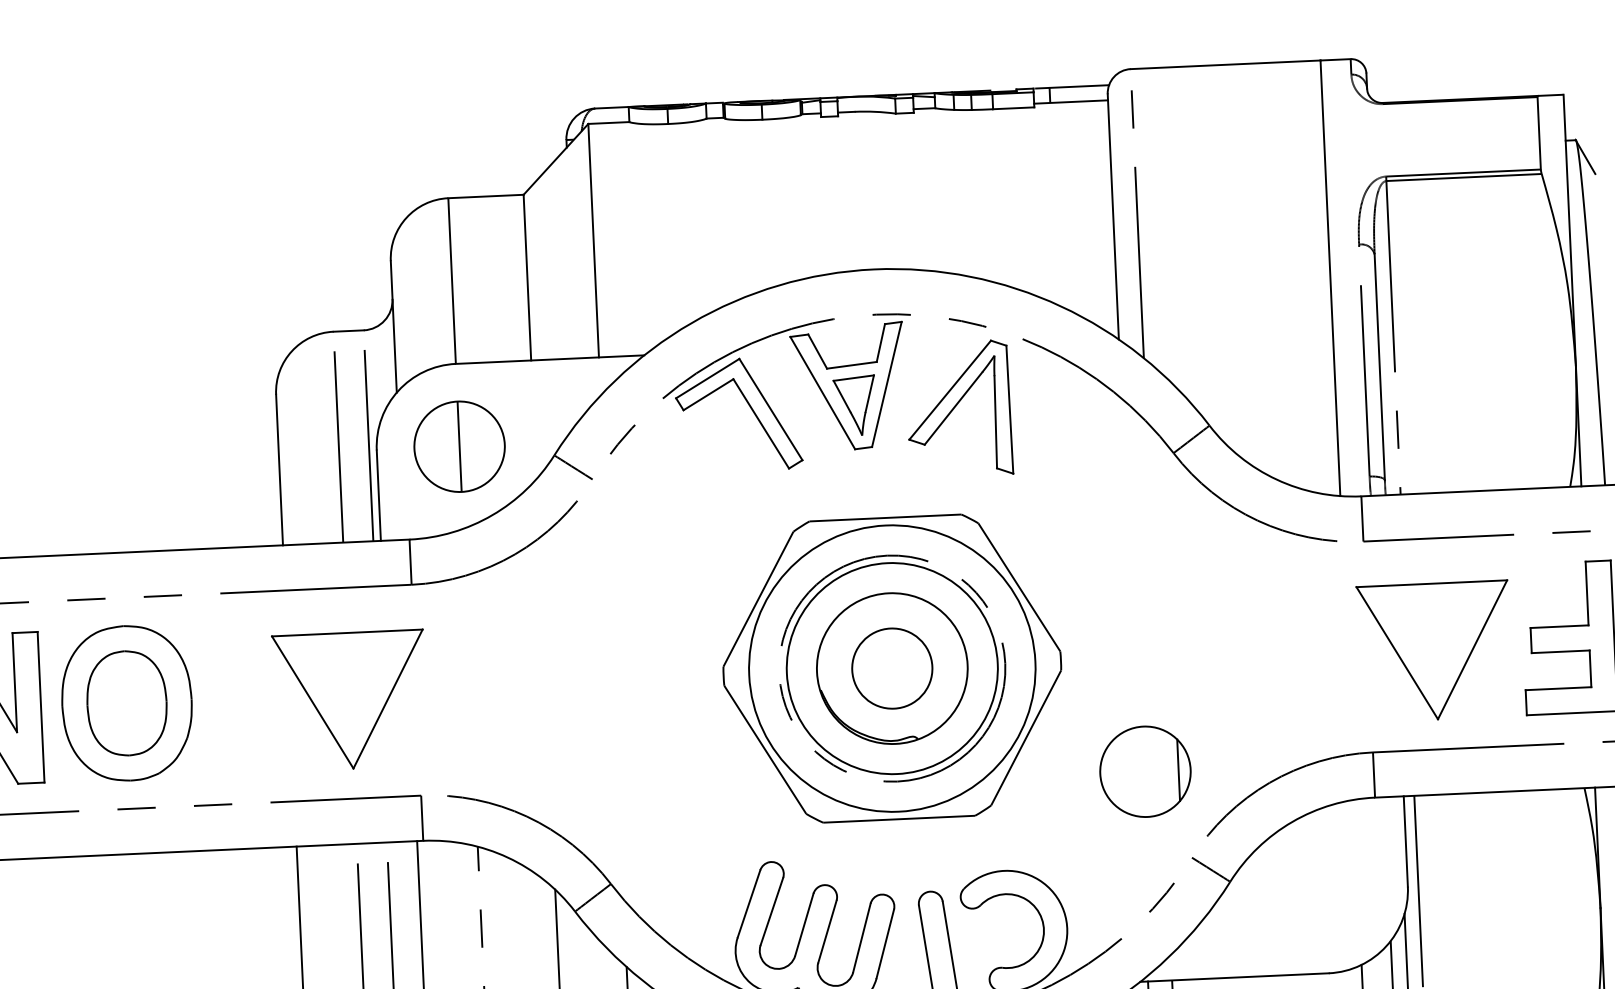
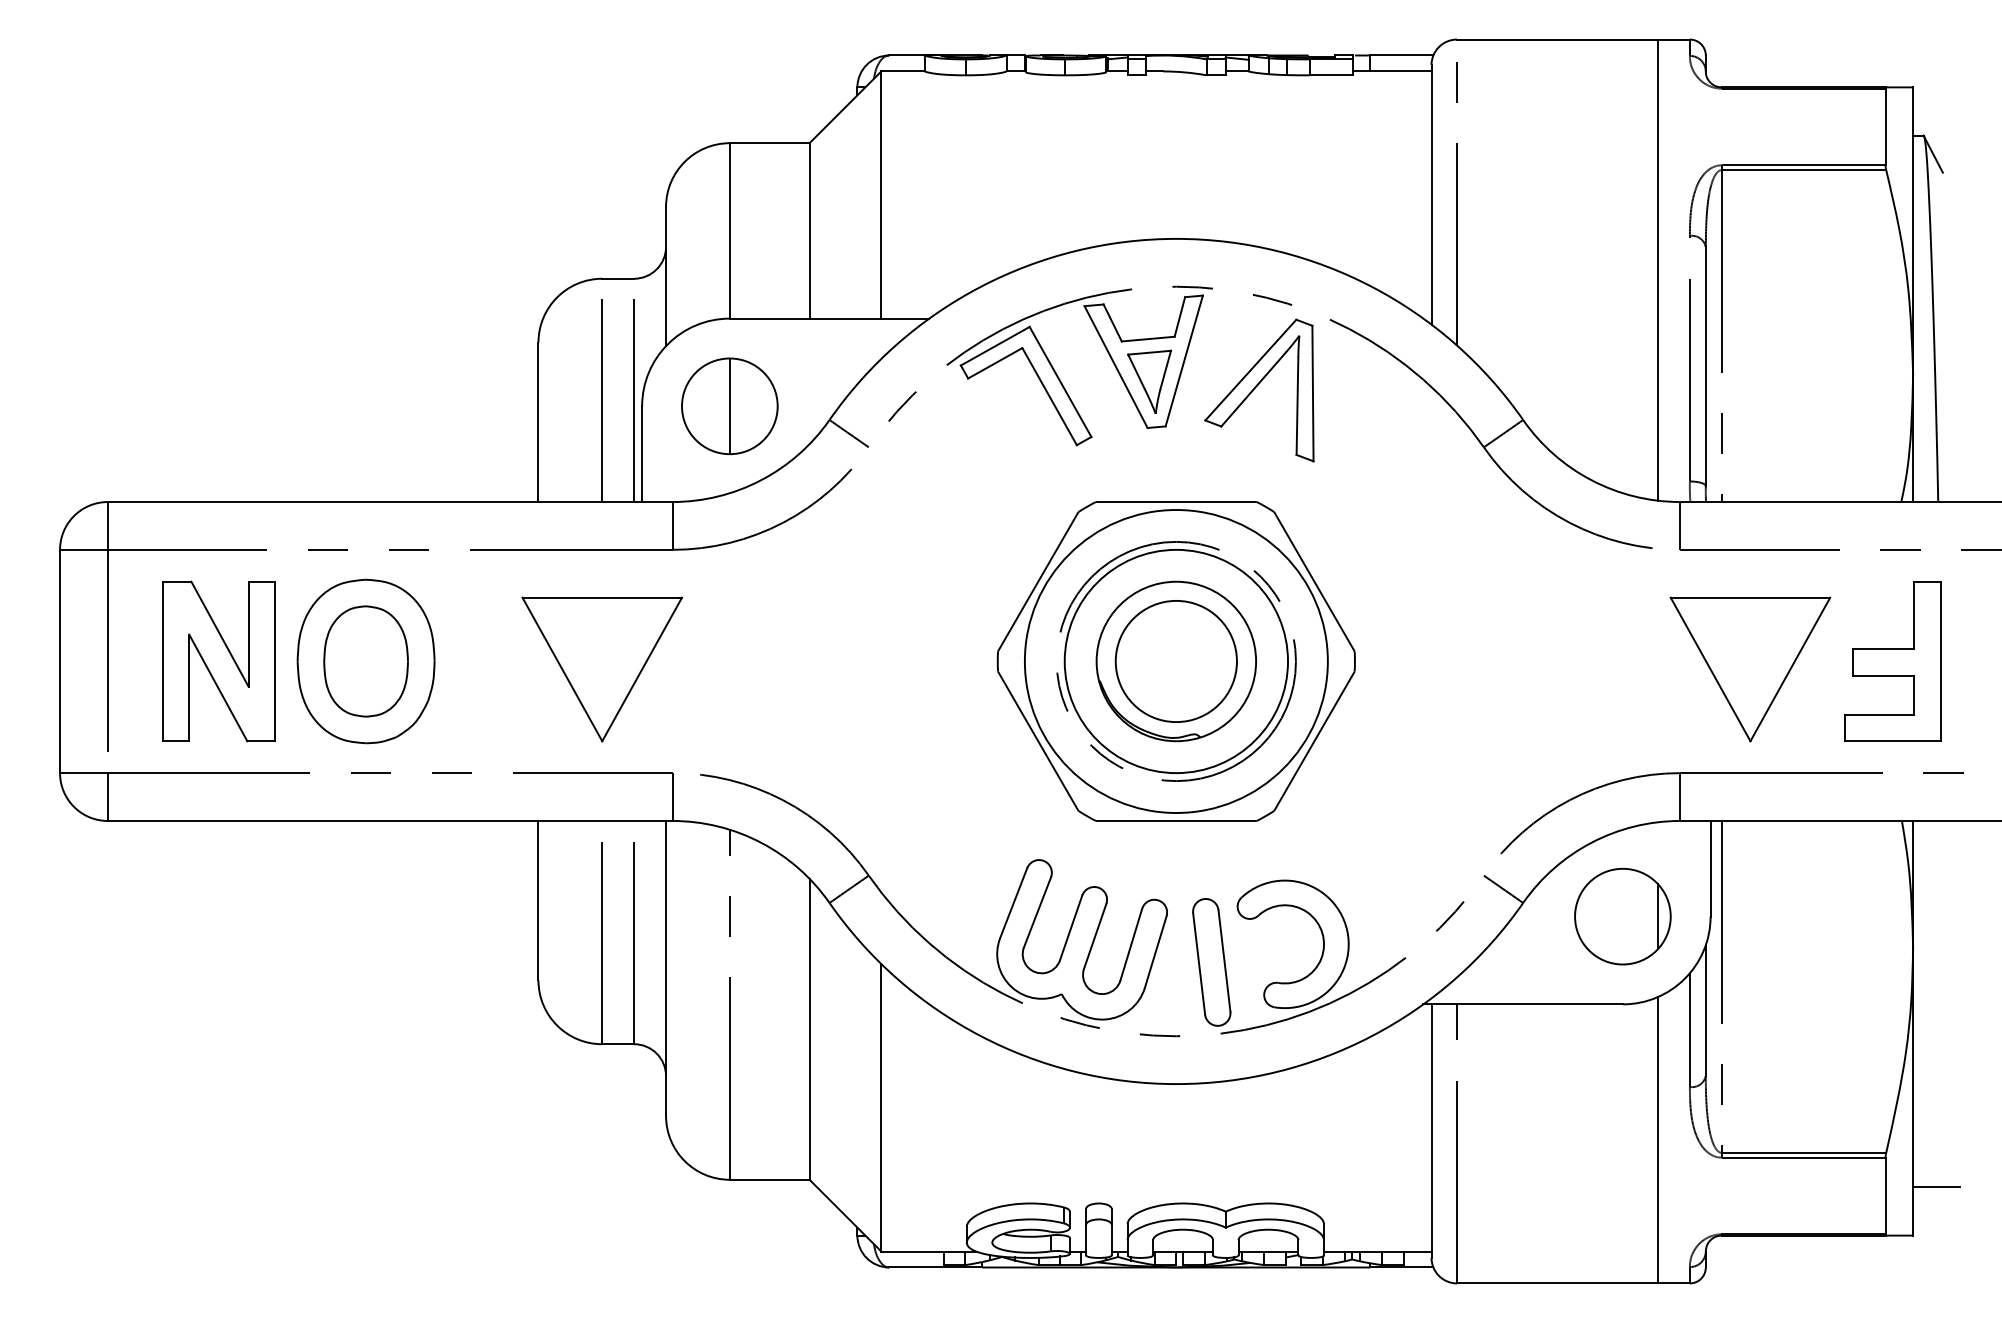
circle: (891, 668) -> (1175, 661), size x1.43
part: (1145, 771) -> (1622, 916), moved

